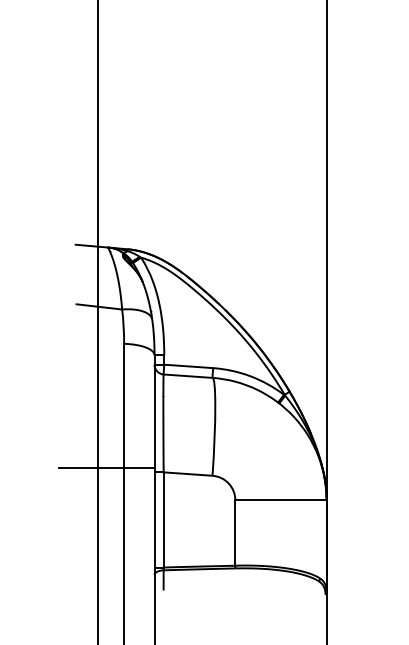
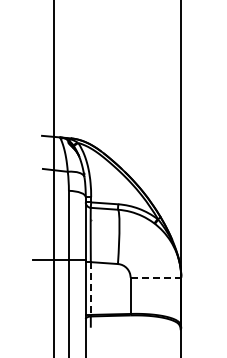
line: (281, 500) -> (156, 277), solid -> dashed
line: (163, 521) -> (90, 289), solid -> dashed

